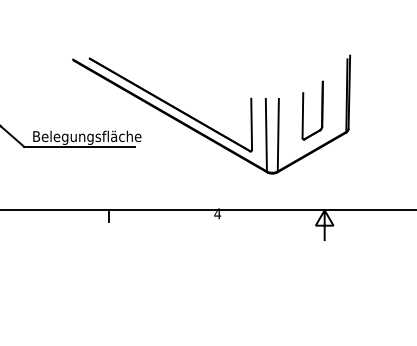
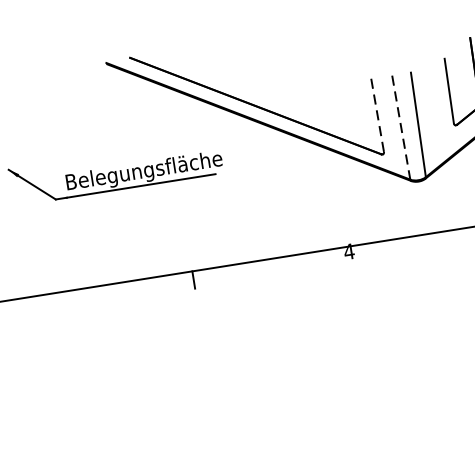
line: (251, 124) -> (377, 115), solid -> dashed
line: (266, 135) -> (401, 128), solid -> dashed

